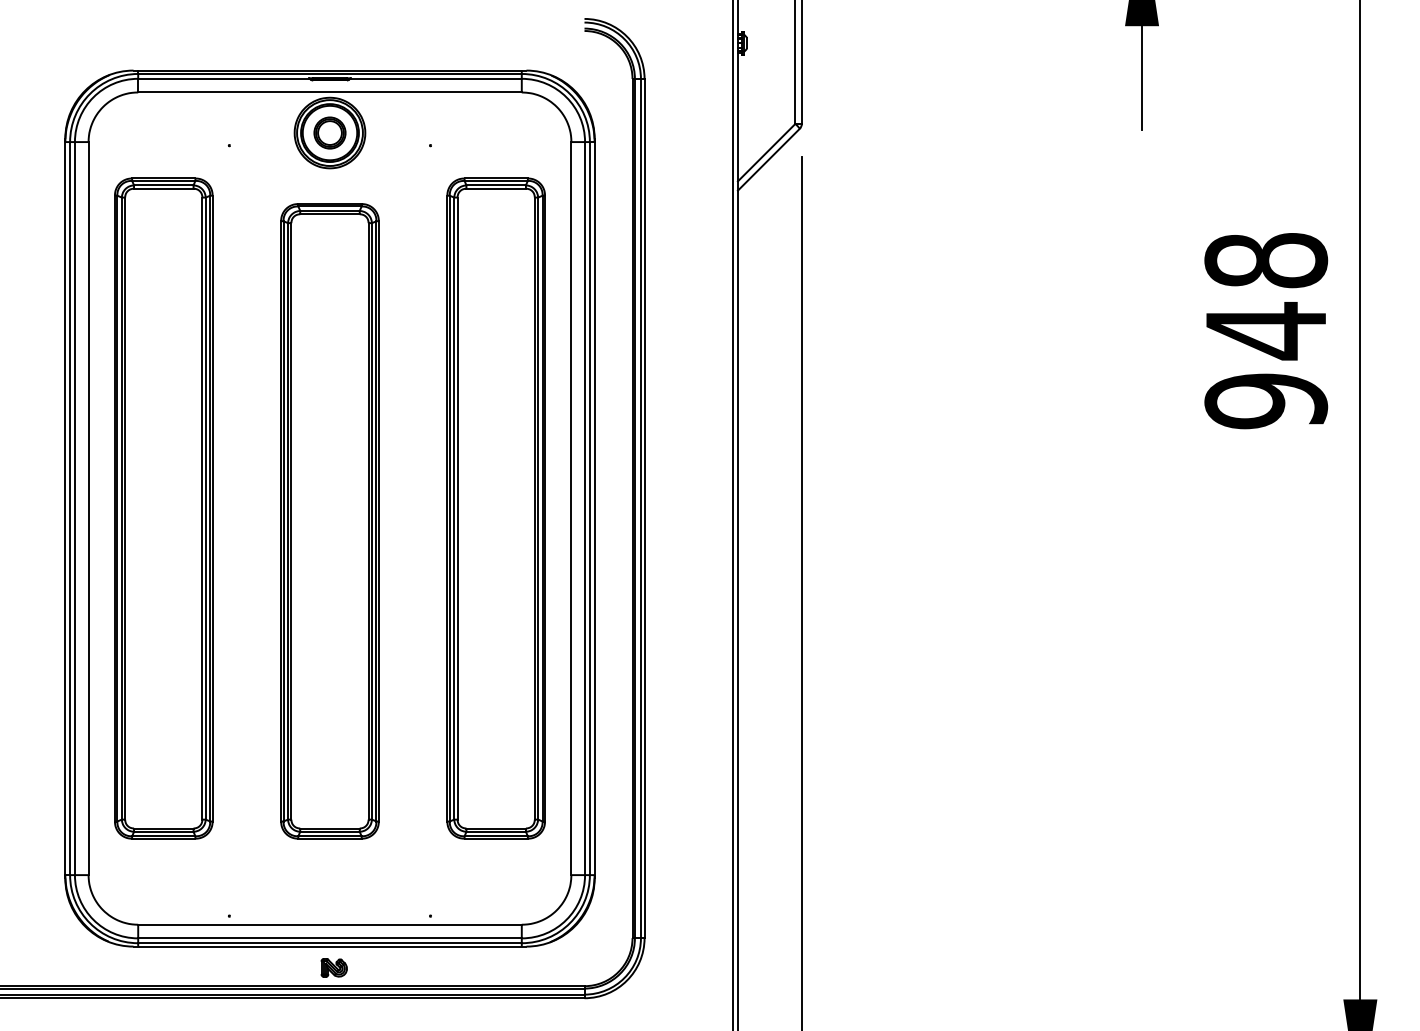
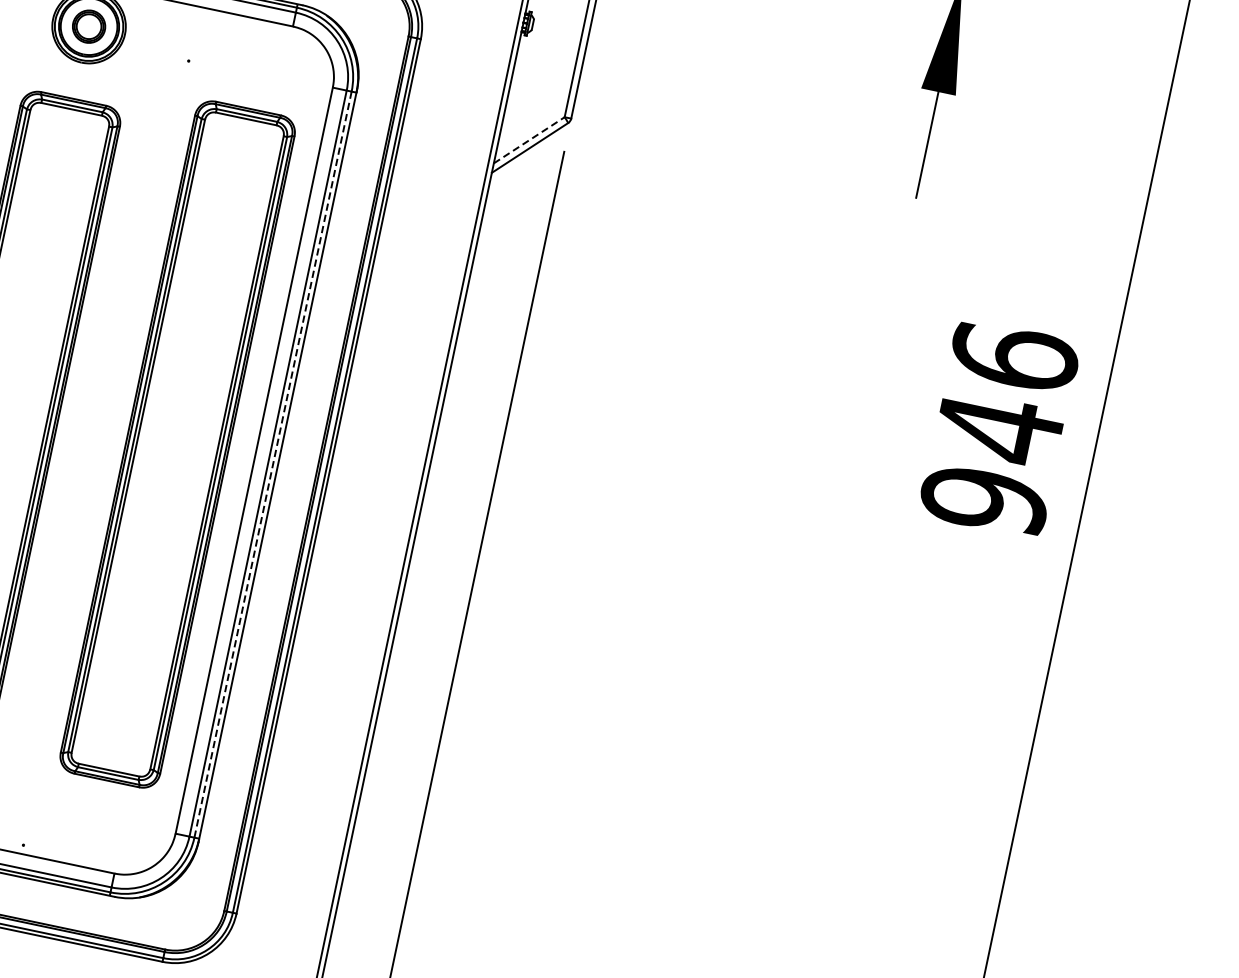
line: (766, 152) -> (529, 140), solid -> dashed
text: (1265, 260) -> (1013, 357), 948 -> 946
line: (589, 508) -> (272, 464), solid -> dashed

